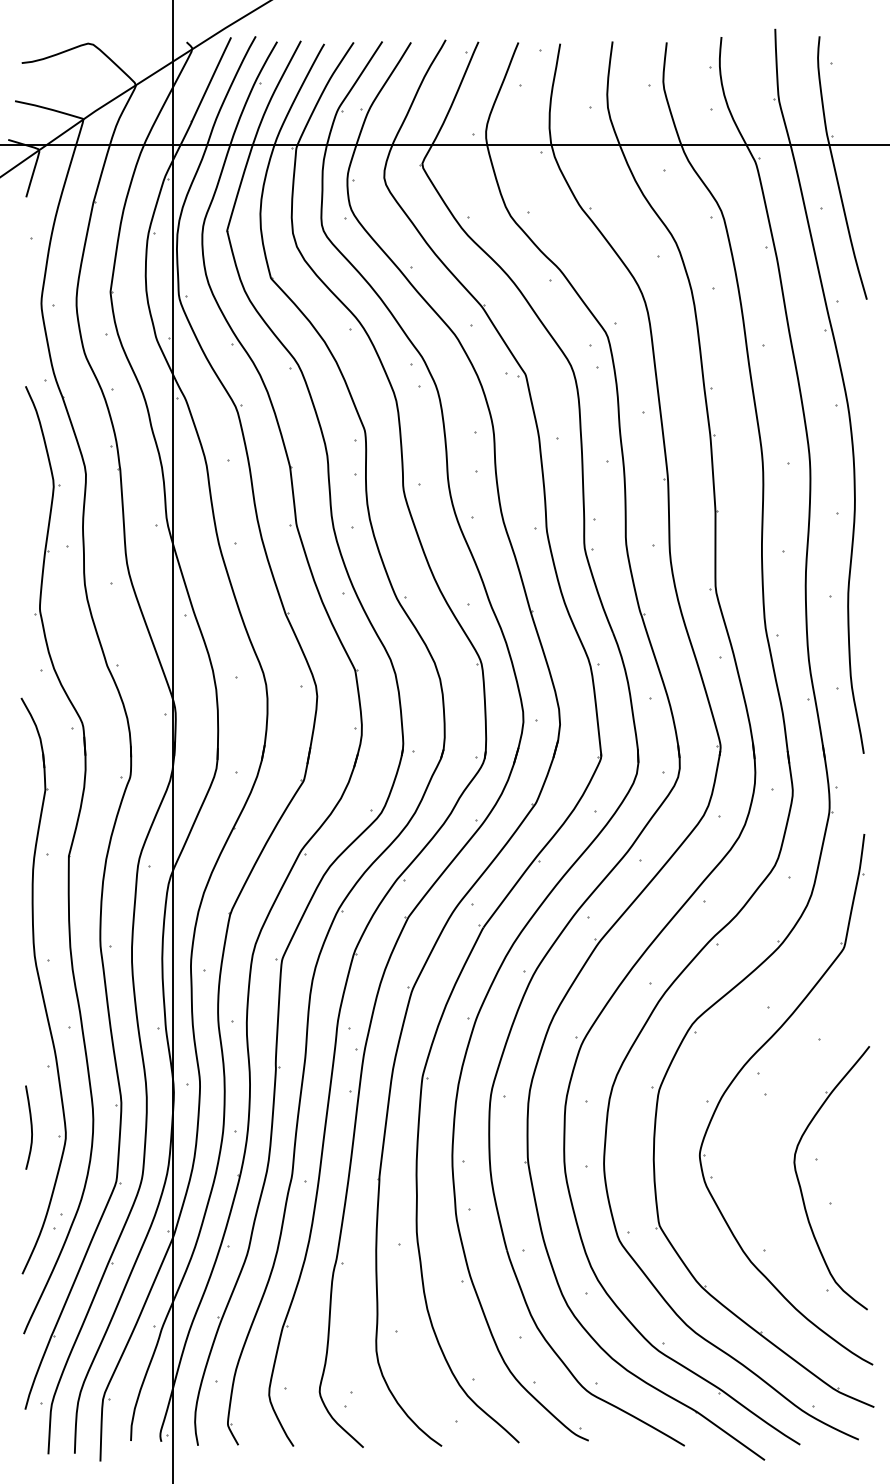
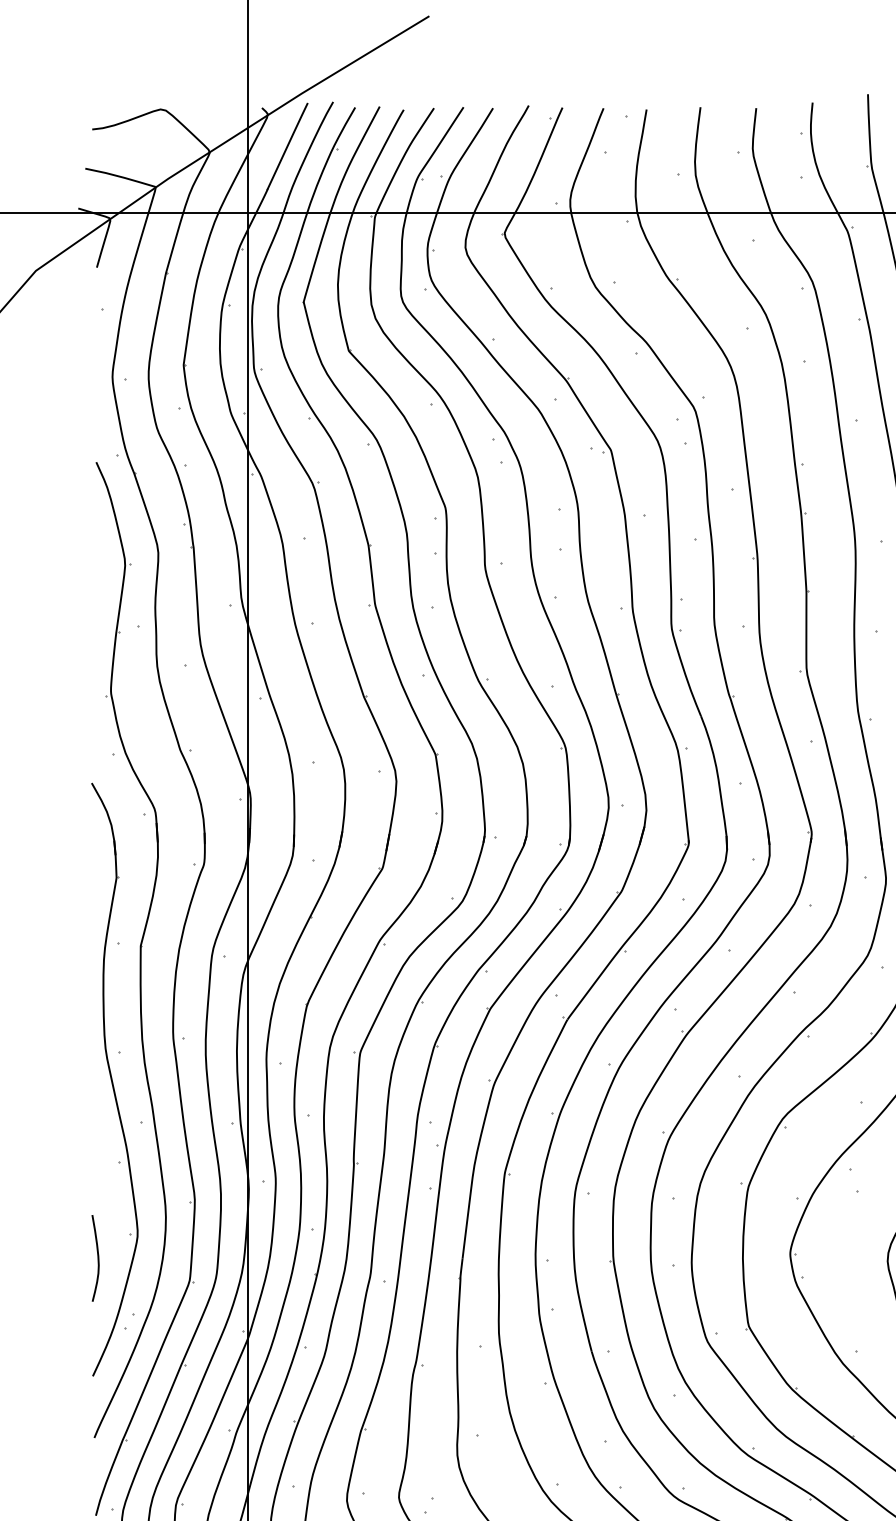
curve: (30, 1127) -> (97, 1258), moved

